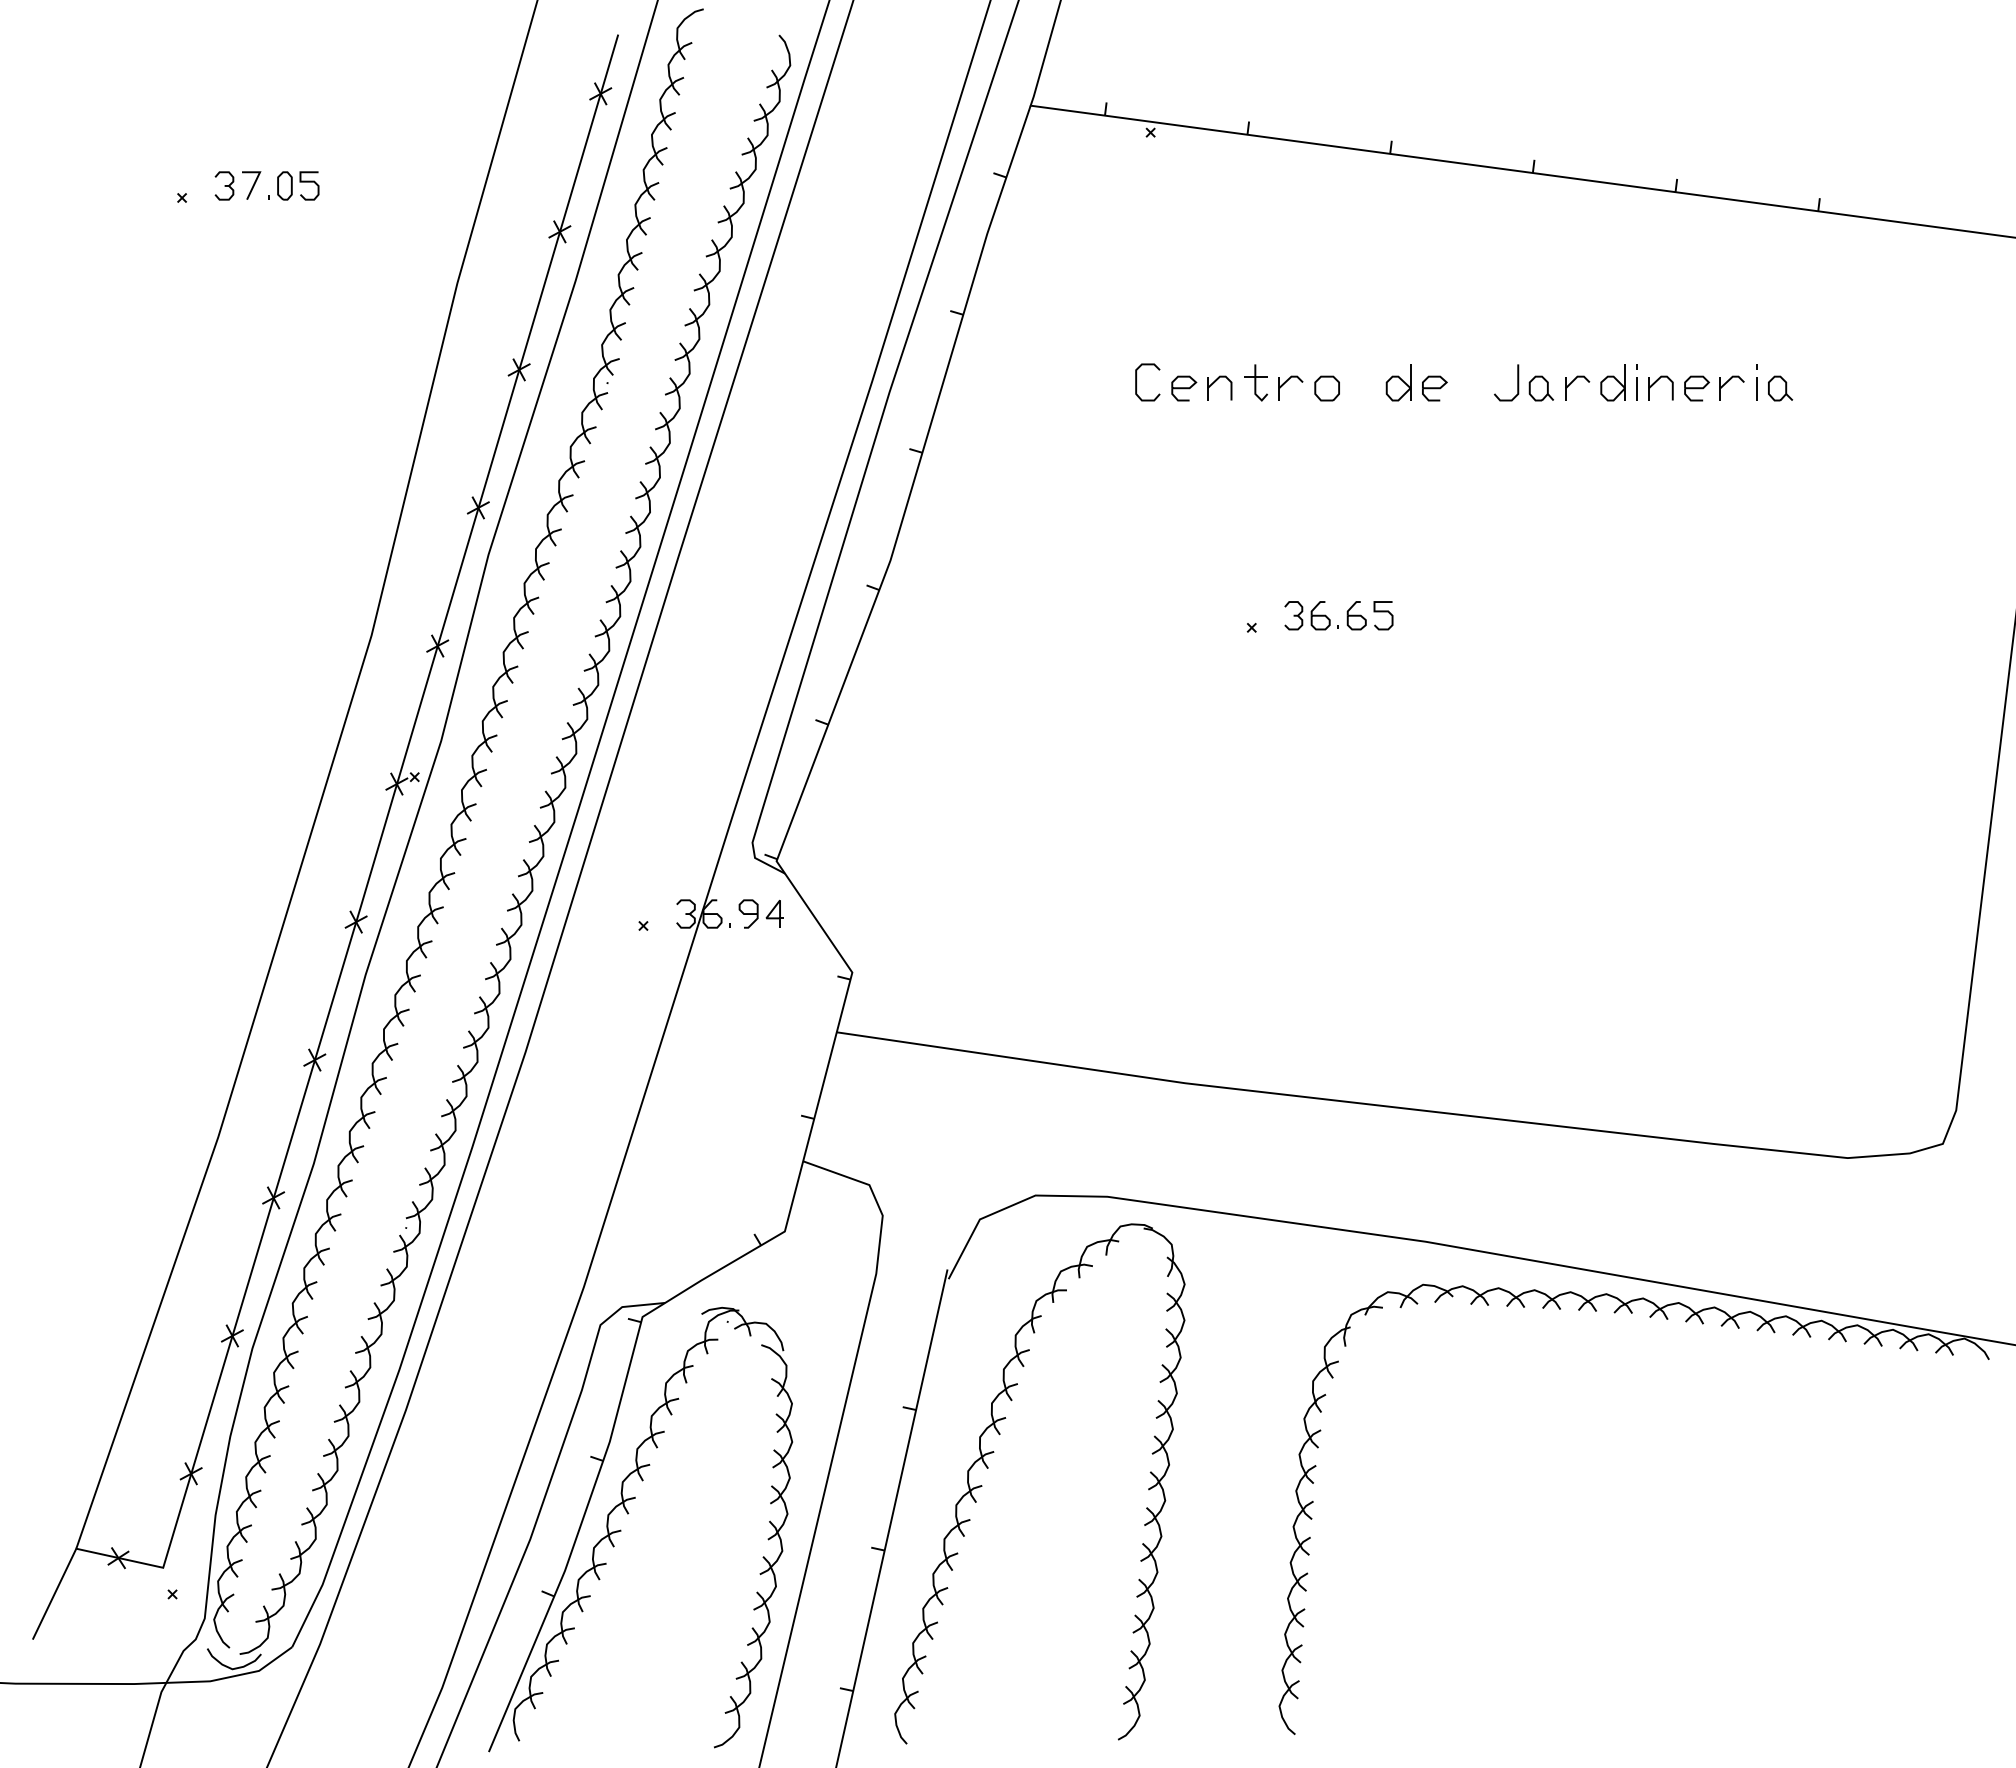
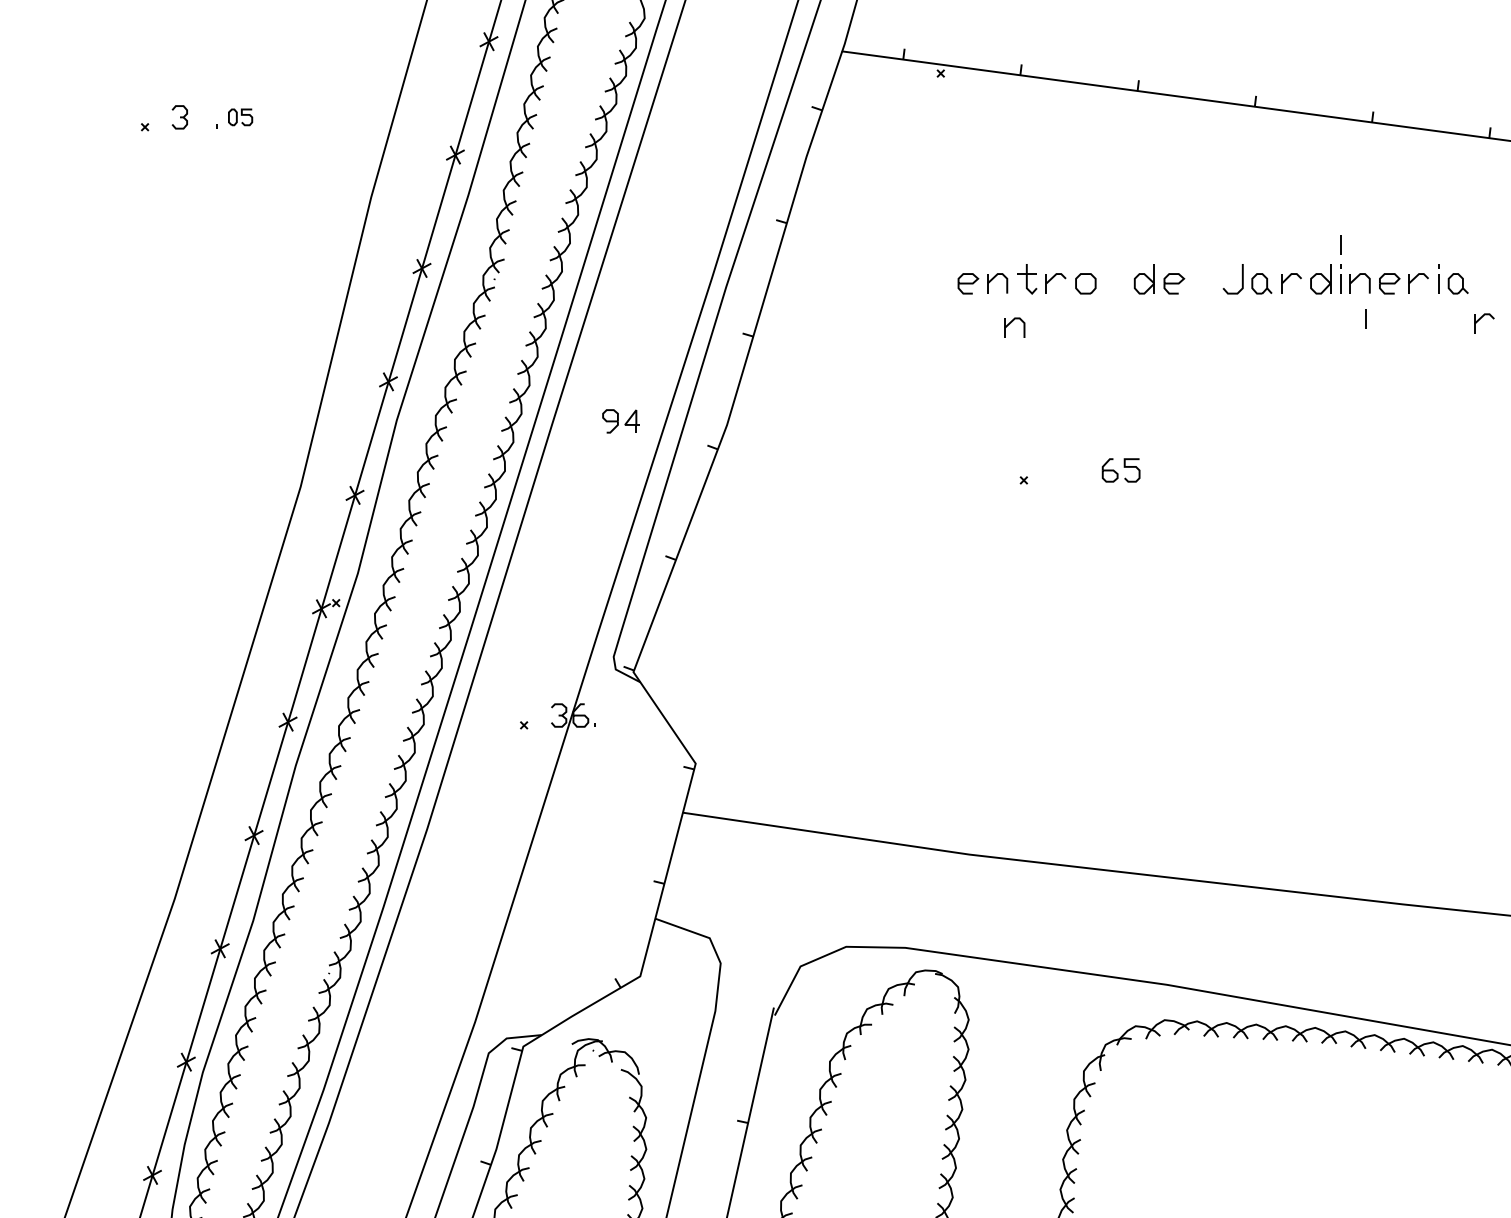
line: (252, 185) -> (202, 116), removed
part: (298, 185) -> (240, 116), size x0.7
line: (1636, 341) -> (1339, 245), added
curve: (1136, 382) -> (929, 278), removed
part: (1809, 430) -> (1482, 318), added
line: (1668, 431) -> (1366, 319), added
part: (1236, 436) -> (1011, 323), added
part: (1311, 615) -> (1072, 470), removed
part: (760, 913) -> (620, 420), moved

